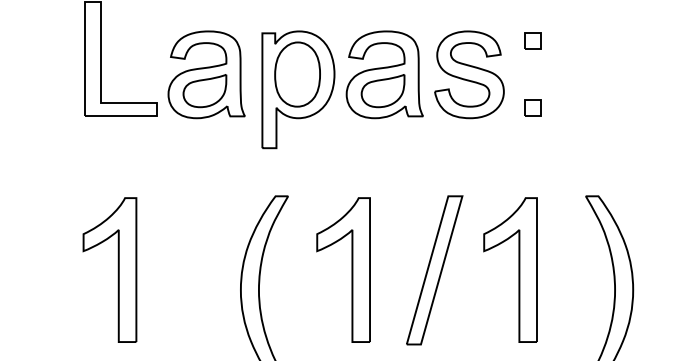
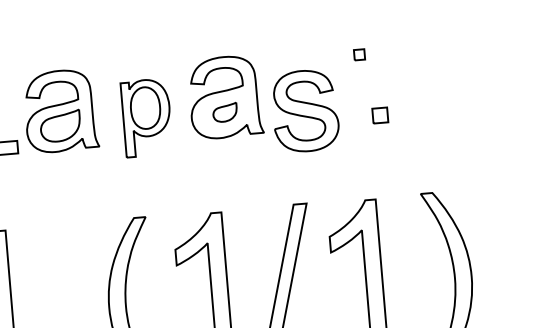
part: (532, 40) -> (359, 54), size x0.7
part: (469, 74) -> (305, 110), moved
part: (298, 89) -> (146, 117), size x0.7
part: (382, 91) -> (224, 112), size x0.6
part: (532, 107) -> (380, 114), moved

